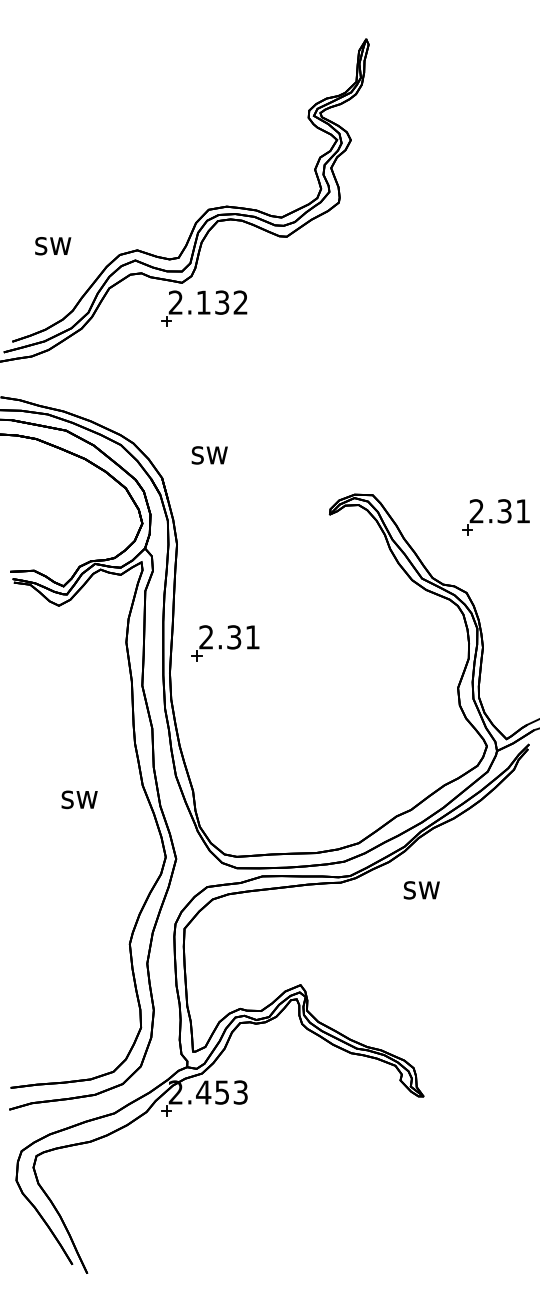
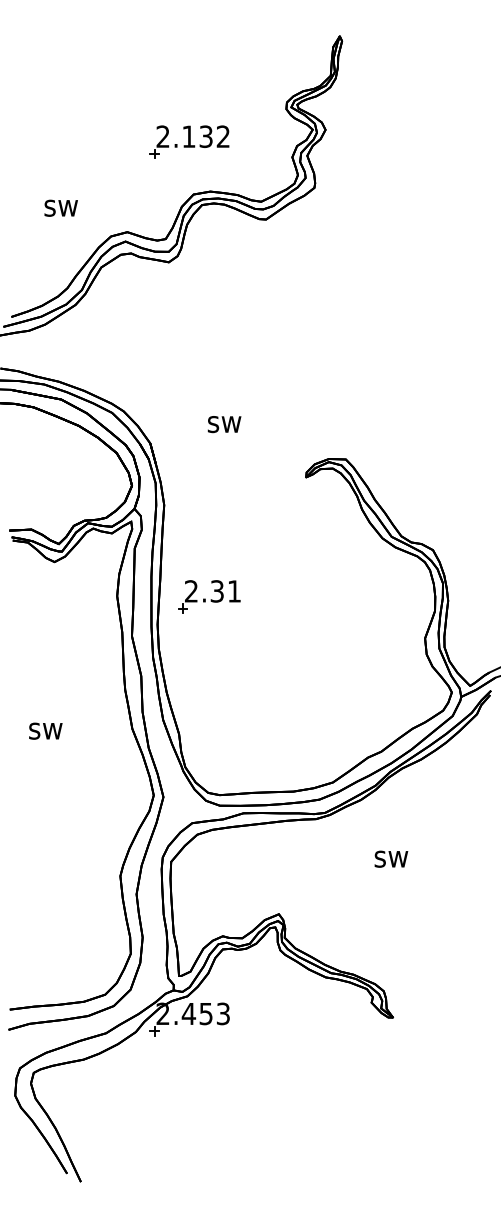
text: (52, 245) -> (60, 207), moved
part: (204, 307) -> (189, 141), moved
text: (209, 455) -> (224, 424), moved
part: (496, 516) -> (460, 479), removed
text: (79, 799) -> (45, 730), moved
text: (421, 889) -> (391, 858), moved

